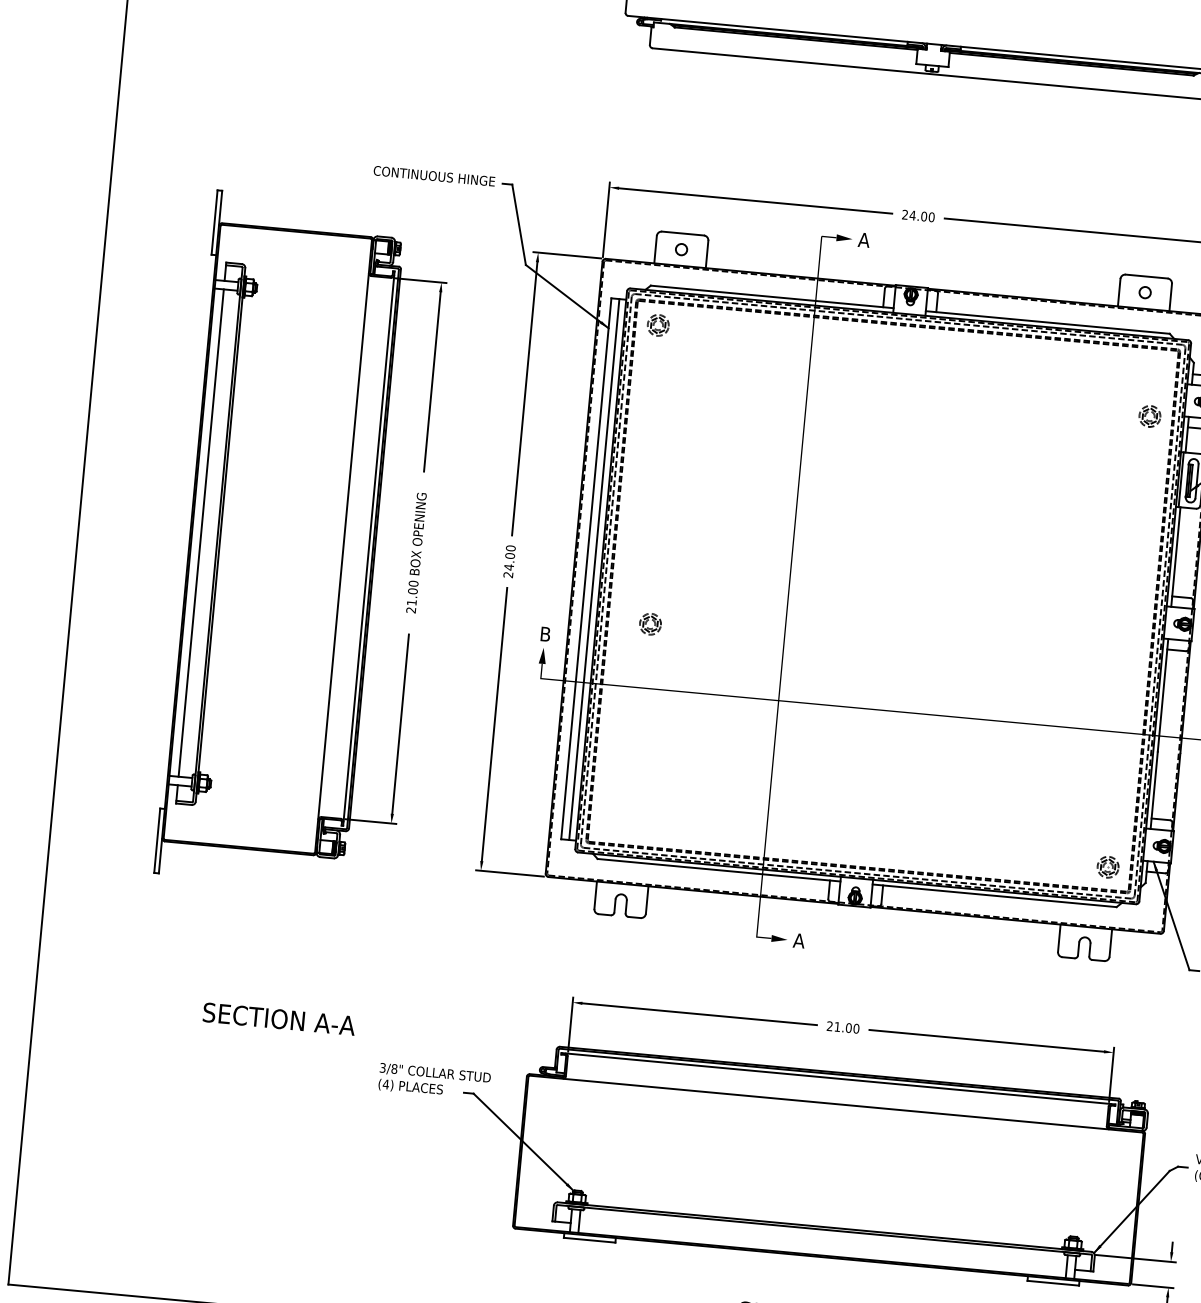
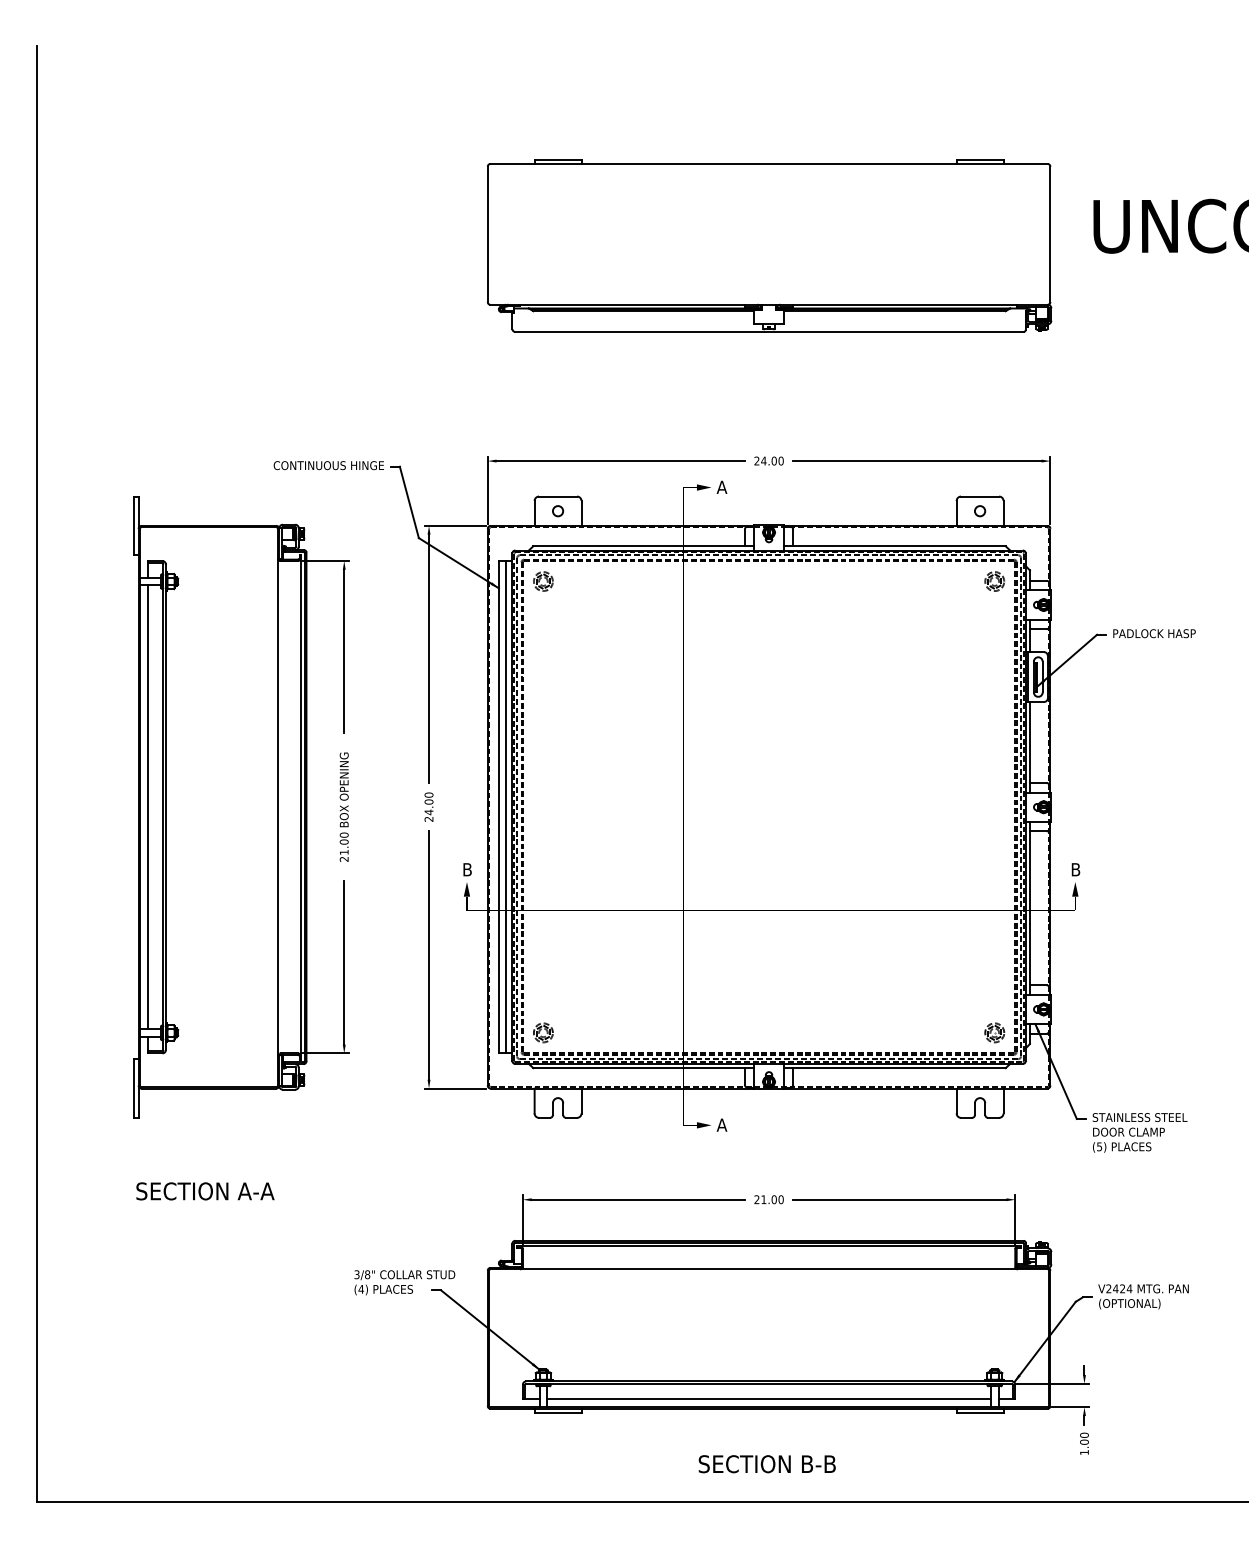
part: (1149, 416) -> (994, 581), moved
part: (650, 623) -> (543, 1032), moved
text: (279, 1019) -> (205, 1191), moved
line: (822, 1245) -> (768, 1398), added

